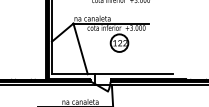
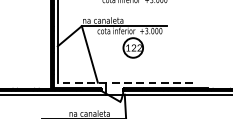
line: (112, 74) -> (125, 82), solid -> dashed

